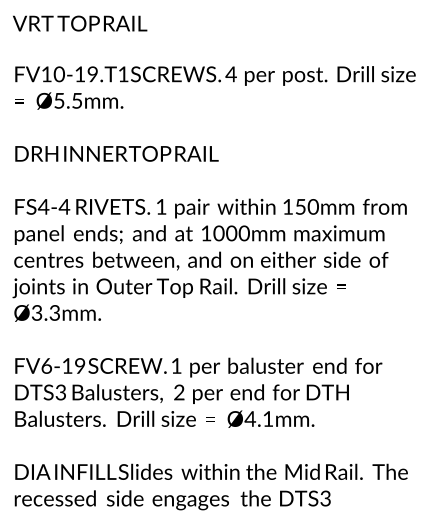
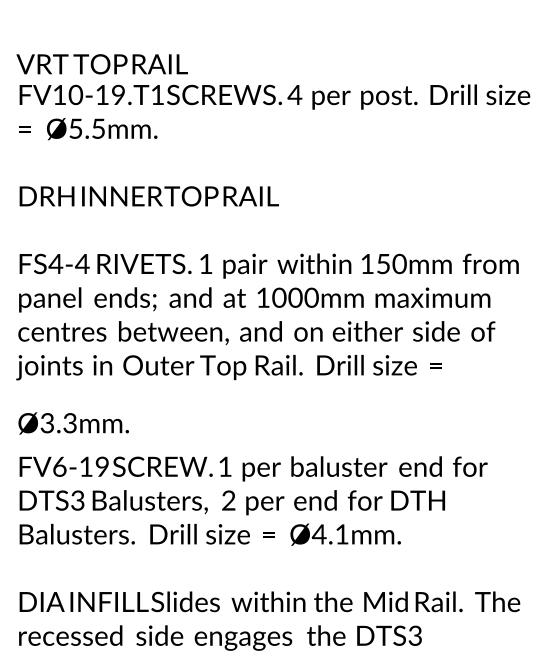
text: (79, 23) -> (101, 64), moved
text: (57, 313) -> (73, 423), moved

